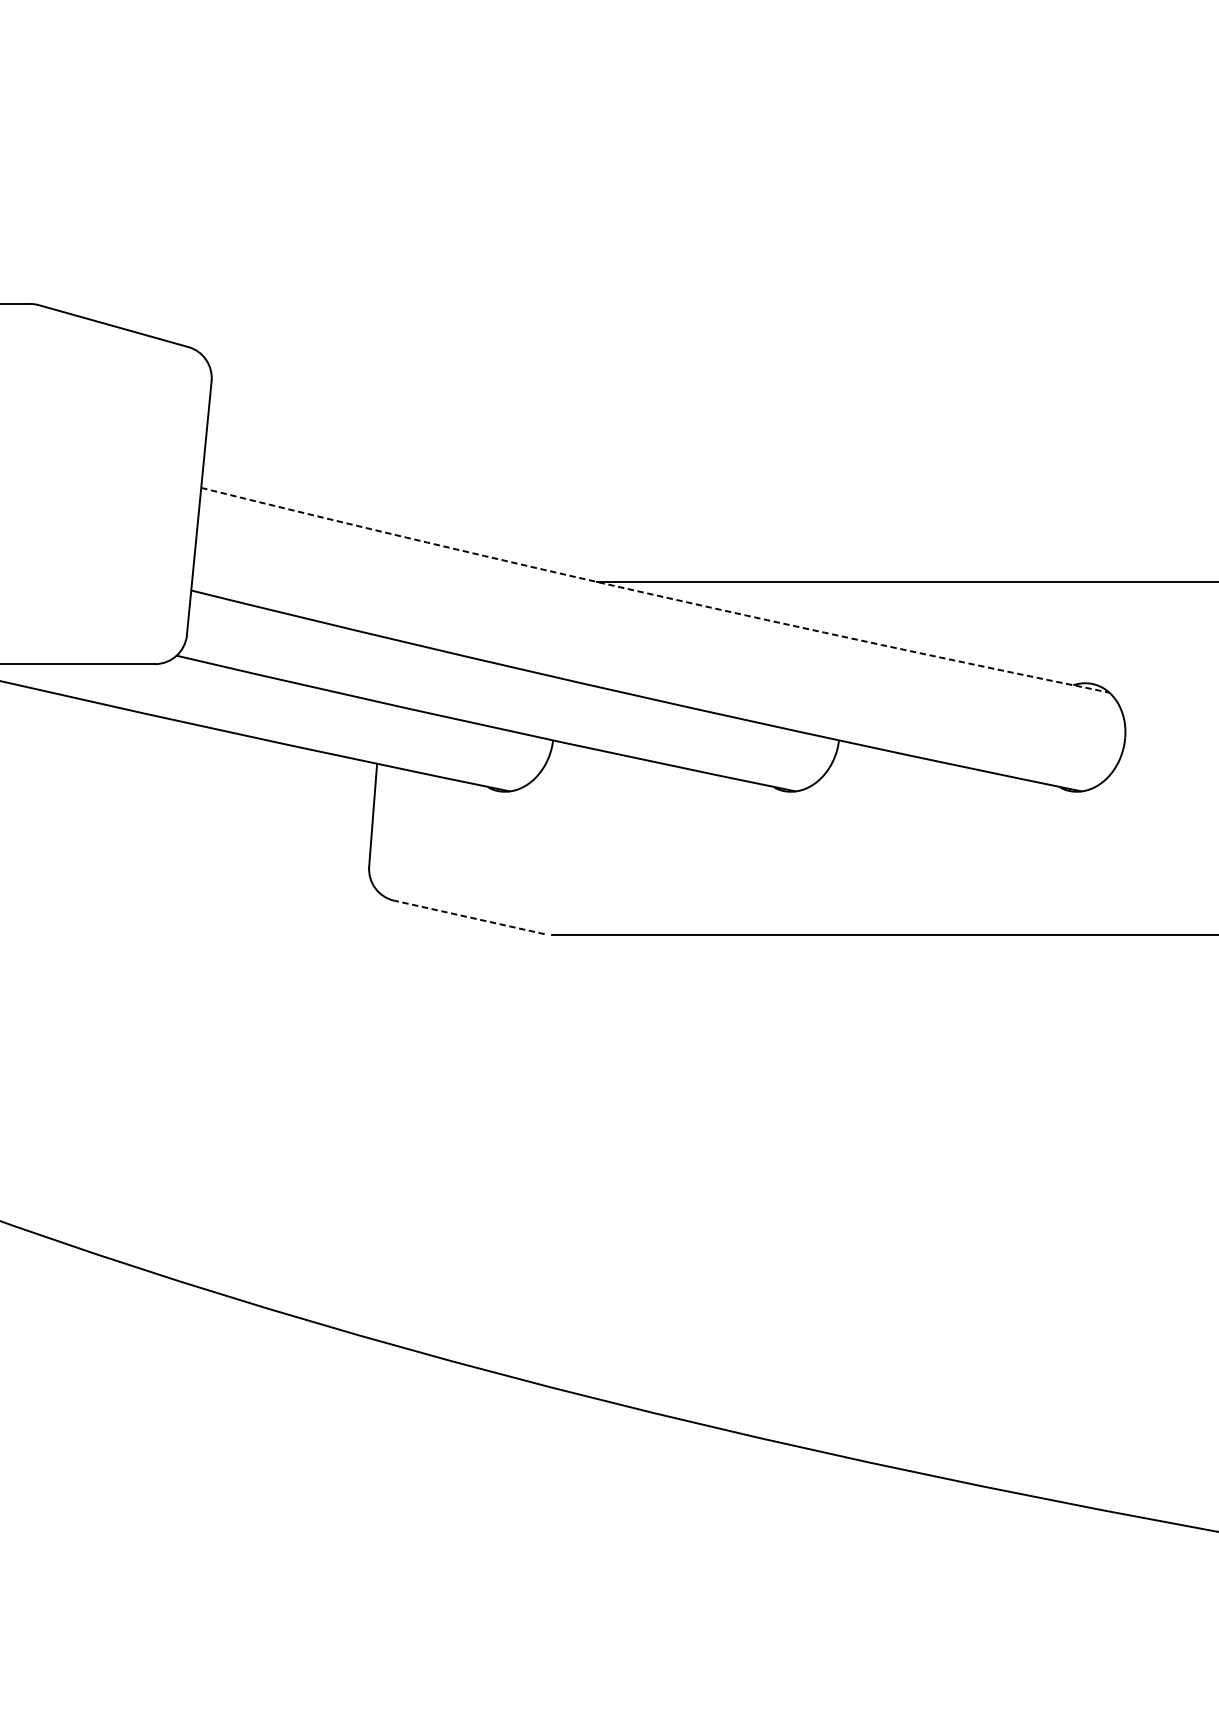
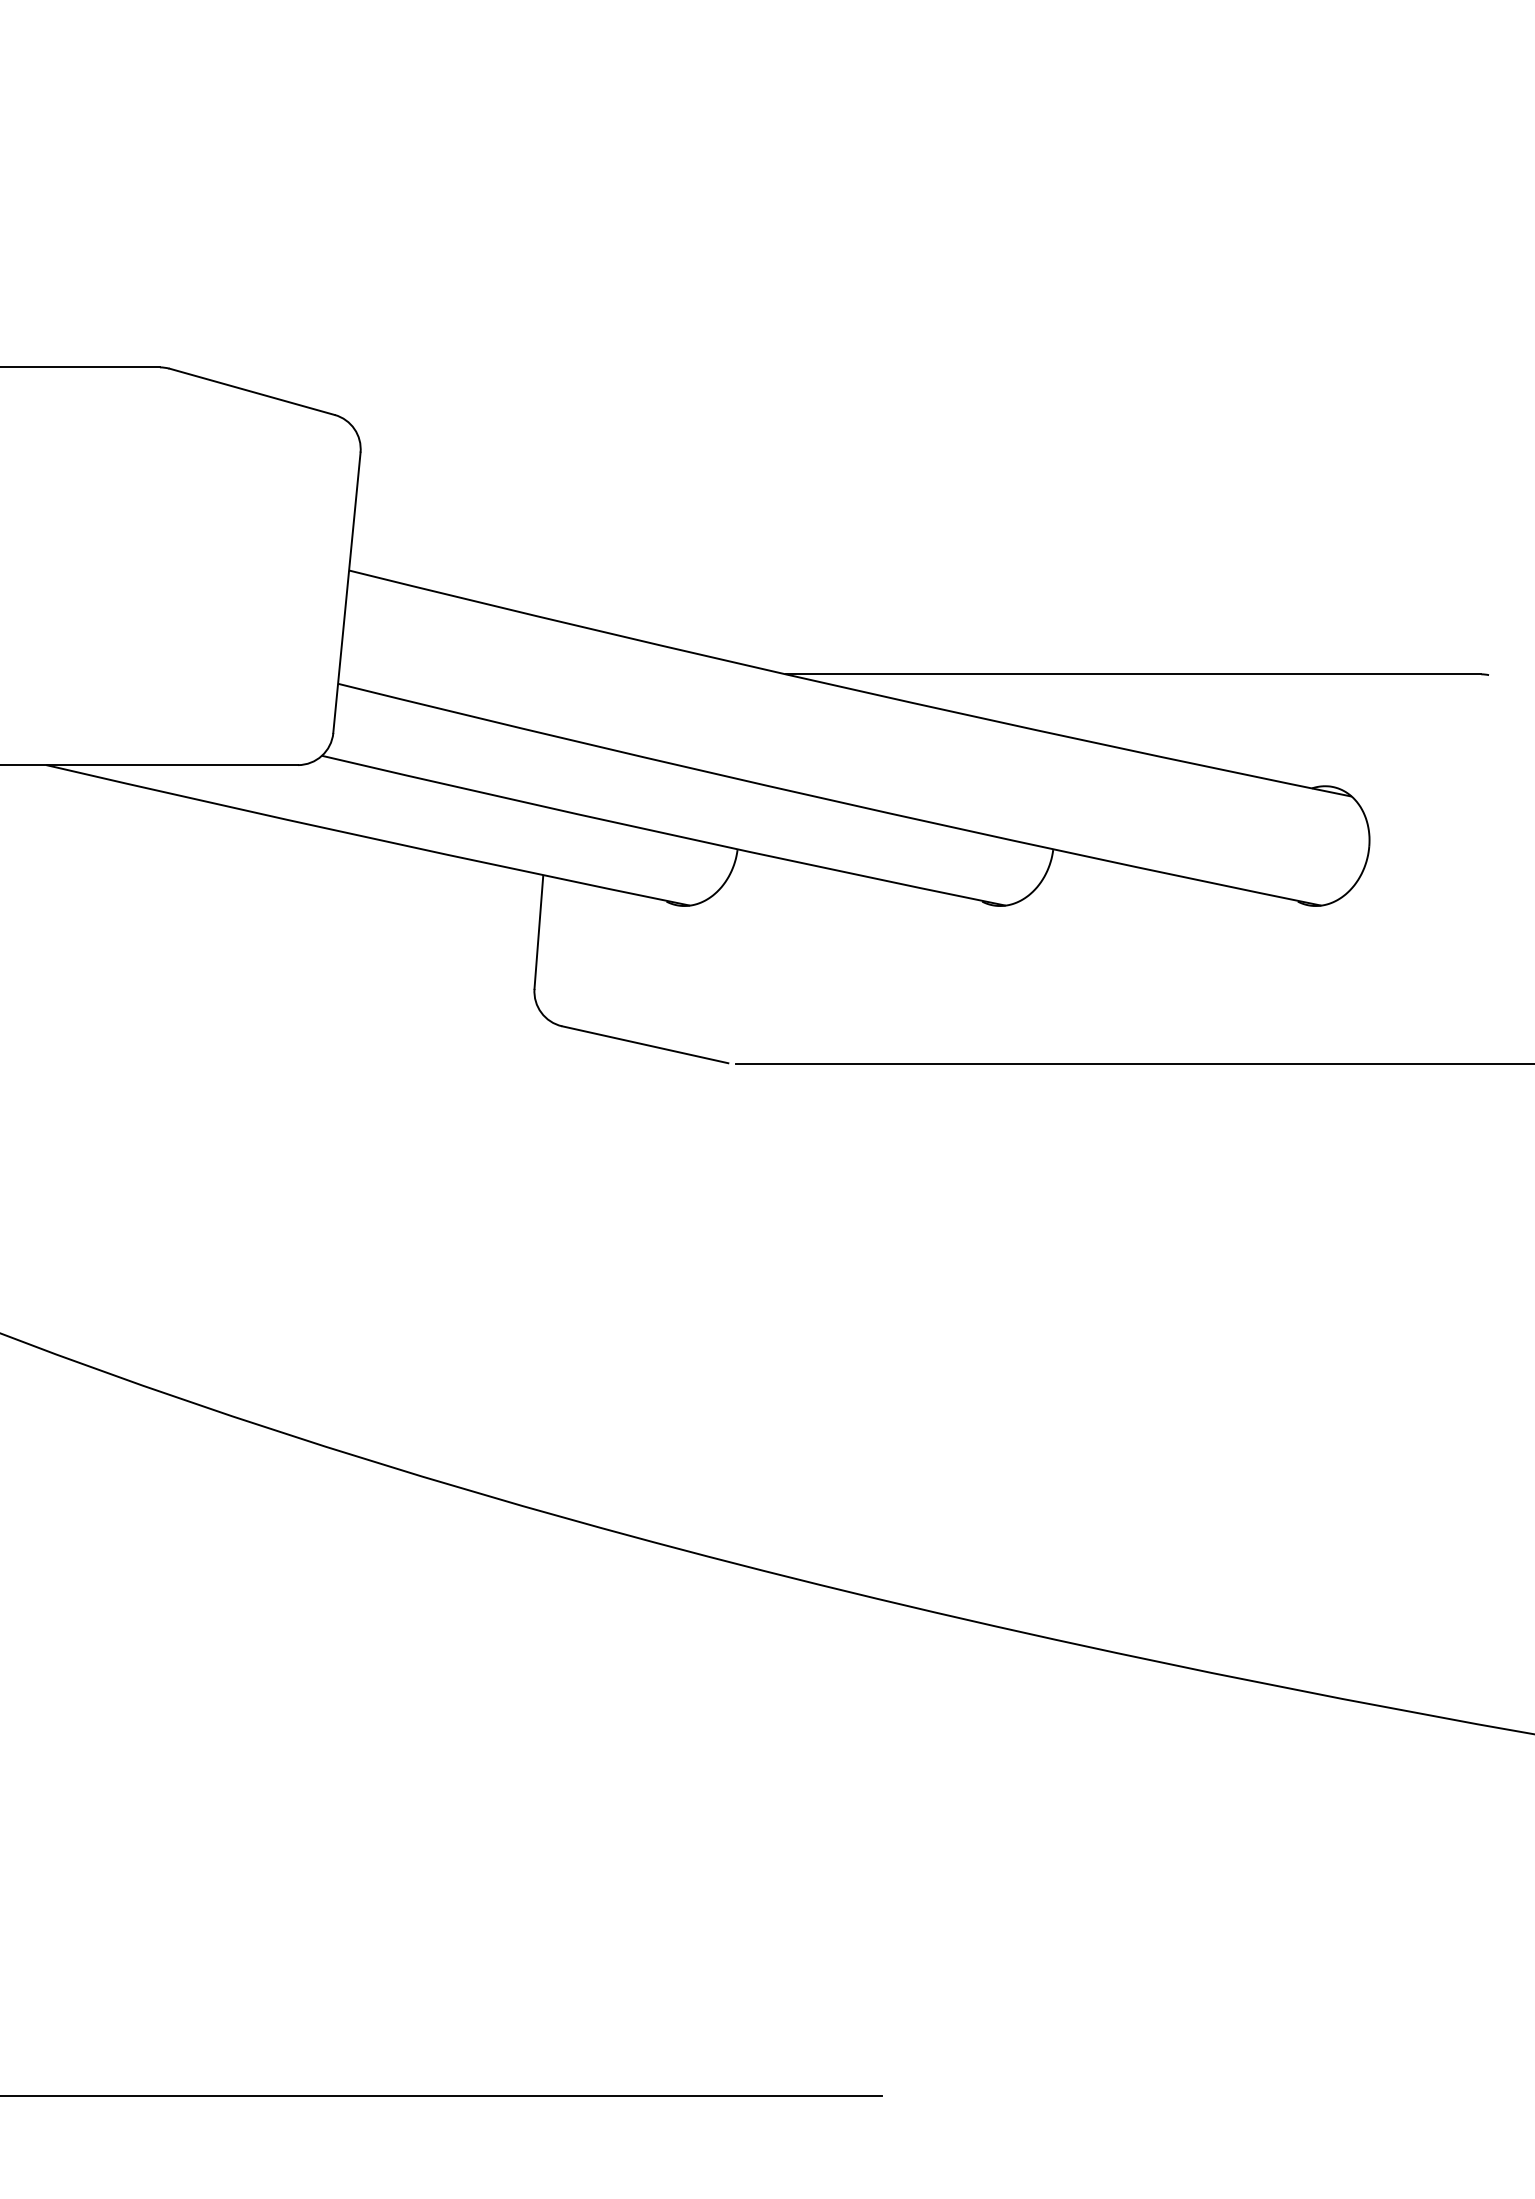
arc: (654, 594) -> (849, 688), dashed -> solid
line: (468, 917) -> (644, 1044), dashed -> solid

